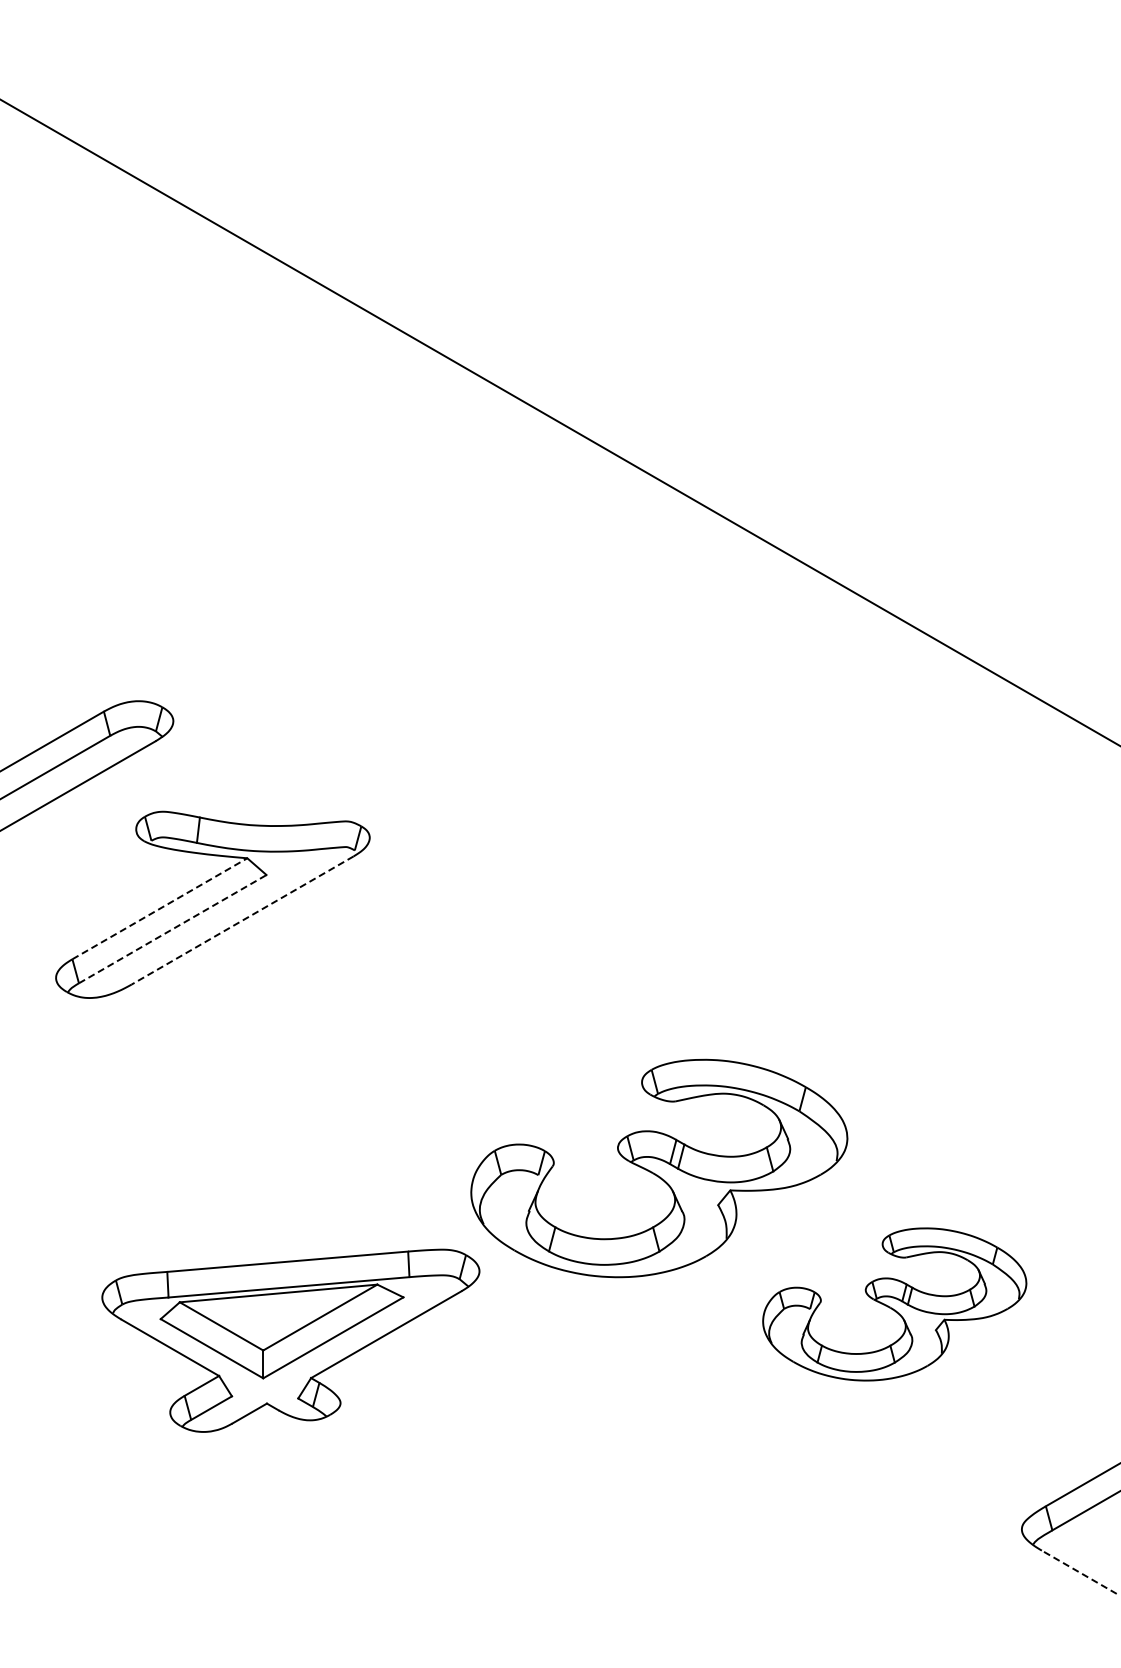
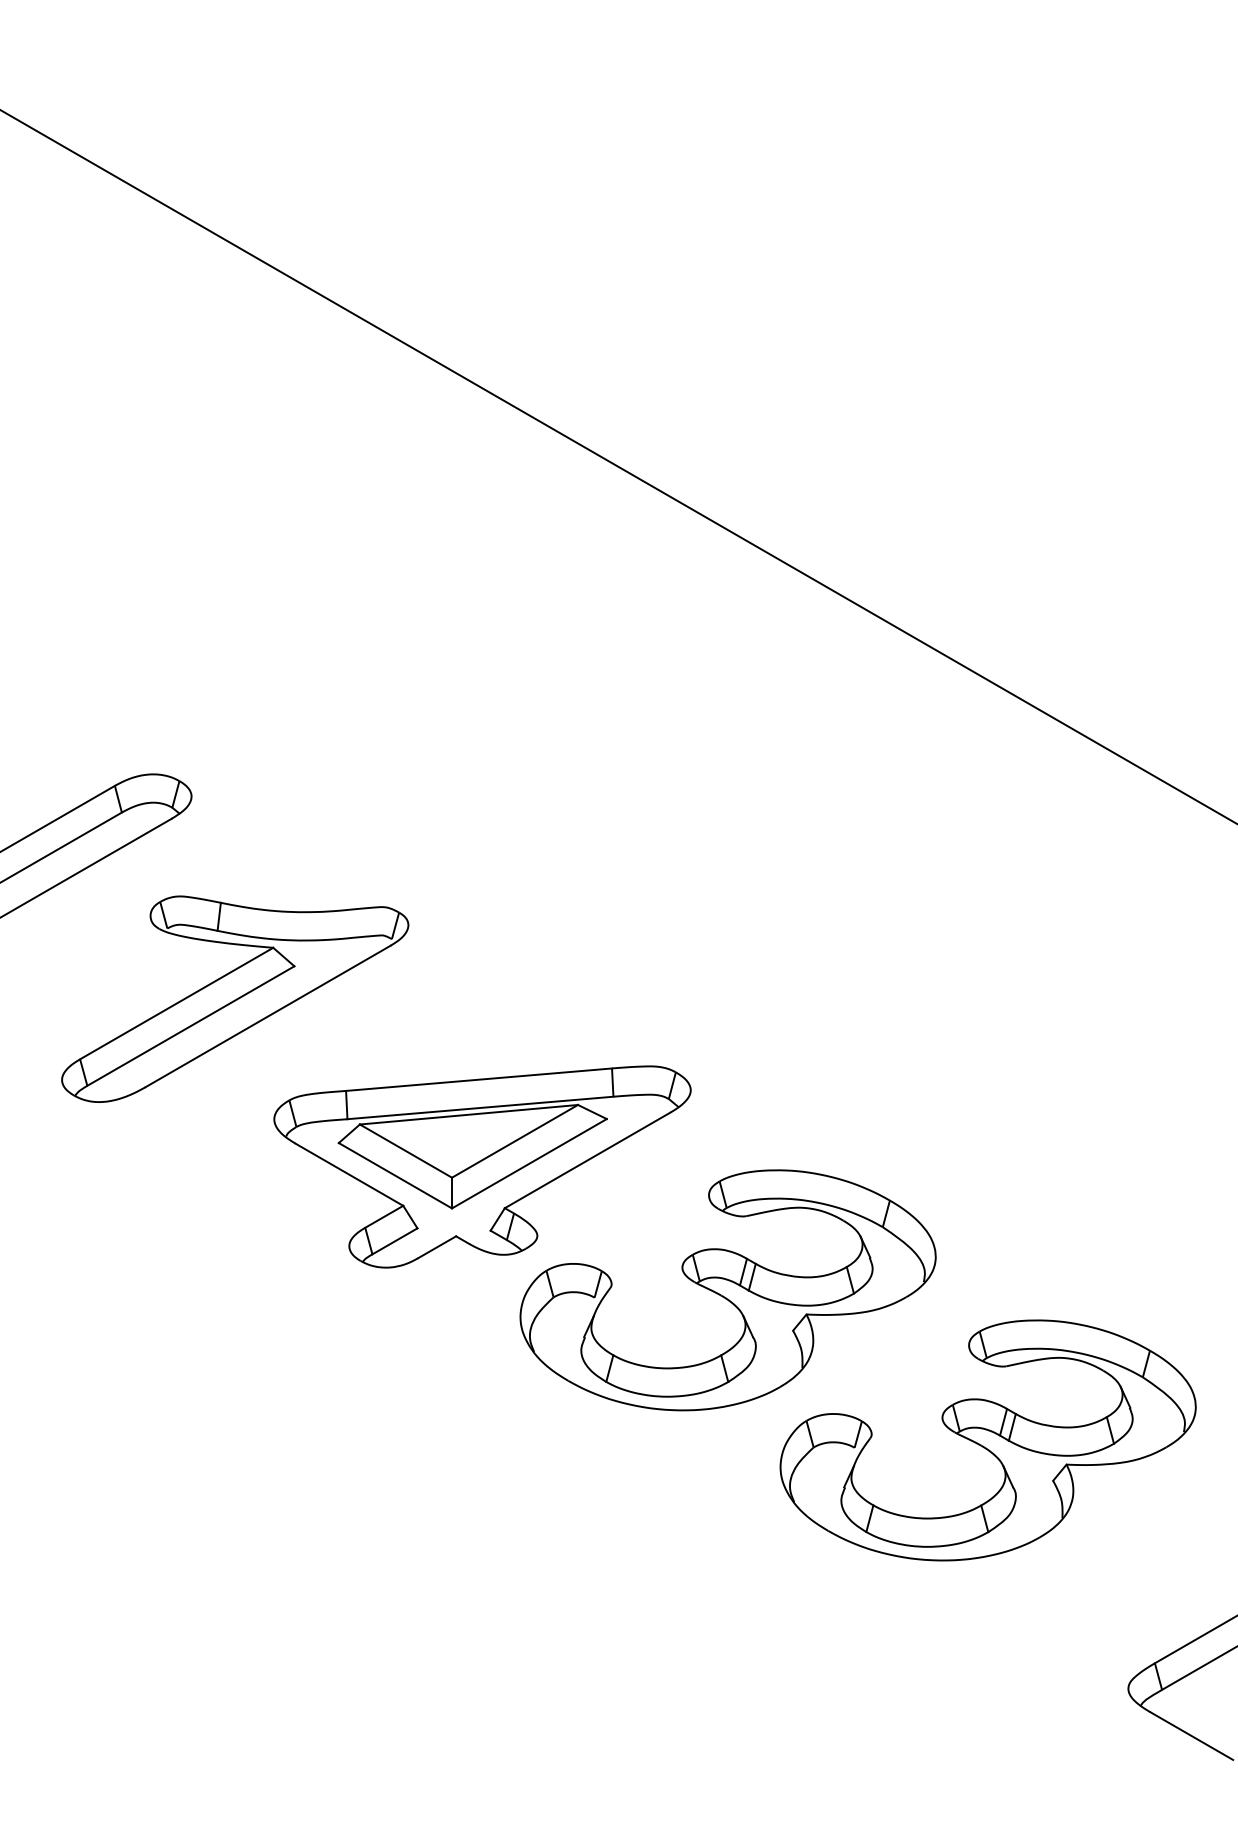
line: (159, 908) -> (176, 1003), dashed -> solid
line: (242, 920) -> (267, 1016), dashed -> solid
line: (173, 928) -> (191, 1025), dashed -> solid
part: (894, 1304) -> (987, 1440), size x1.43
part: (290, 1340) -> (482, 1166), moved
line: (1078, 1572) -> (1190, 1736), dashed -> solid

